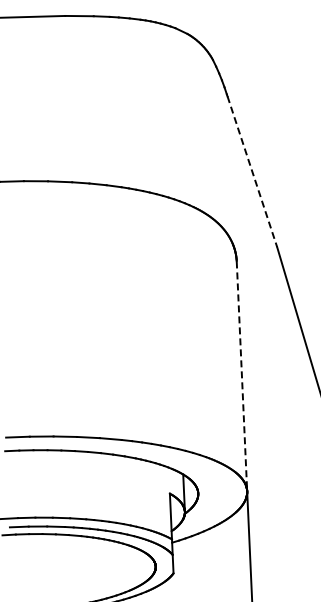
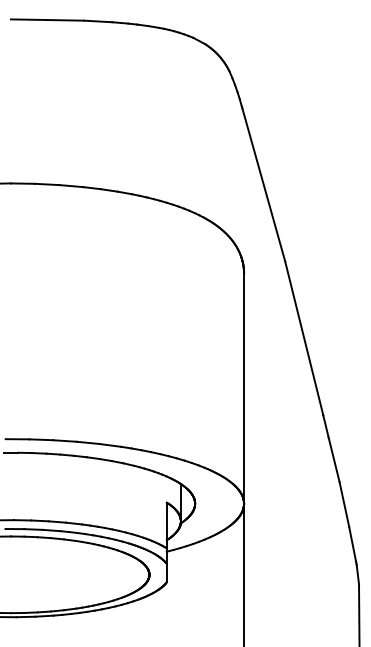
line: (252, 172) -> (263, 185), dashed -> solid
line: (242, 377) -> (244, 389), dashed -> solid

